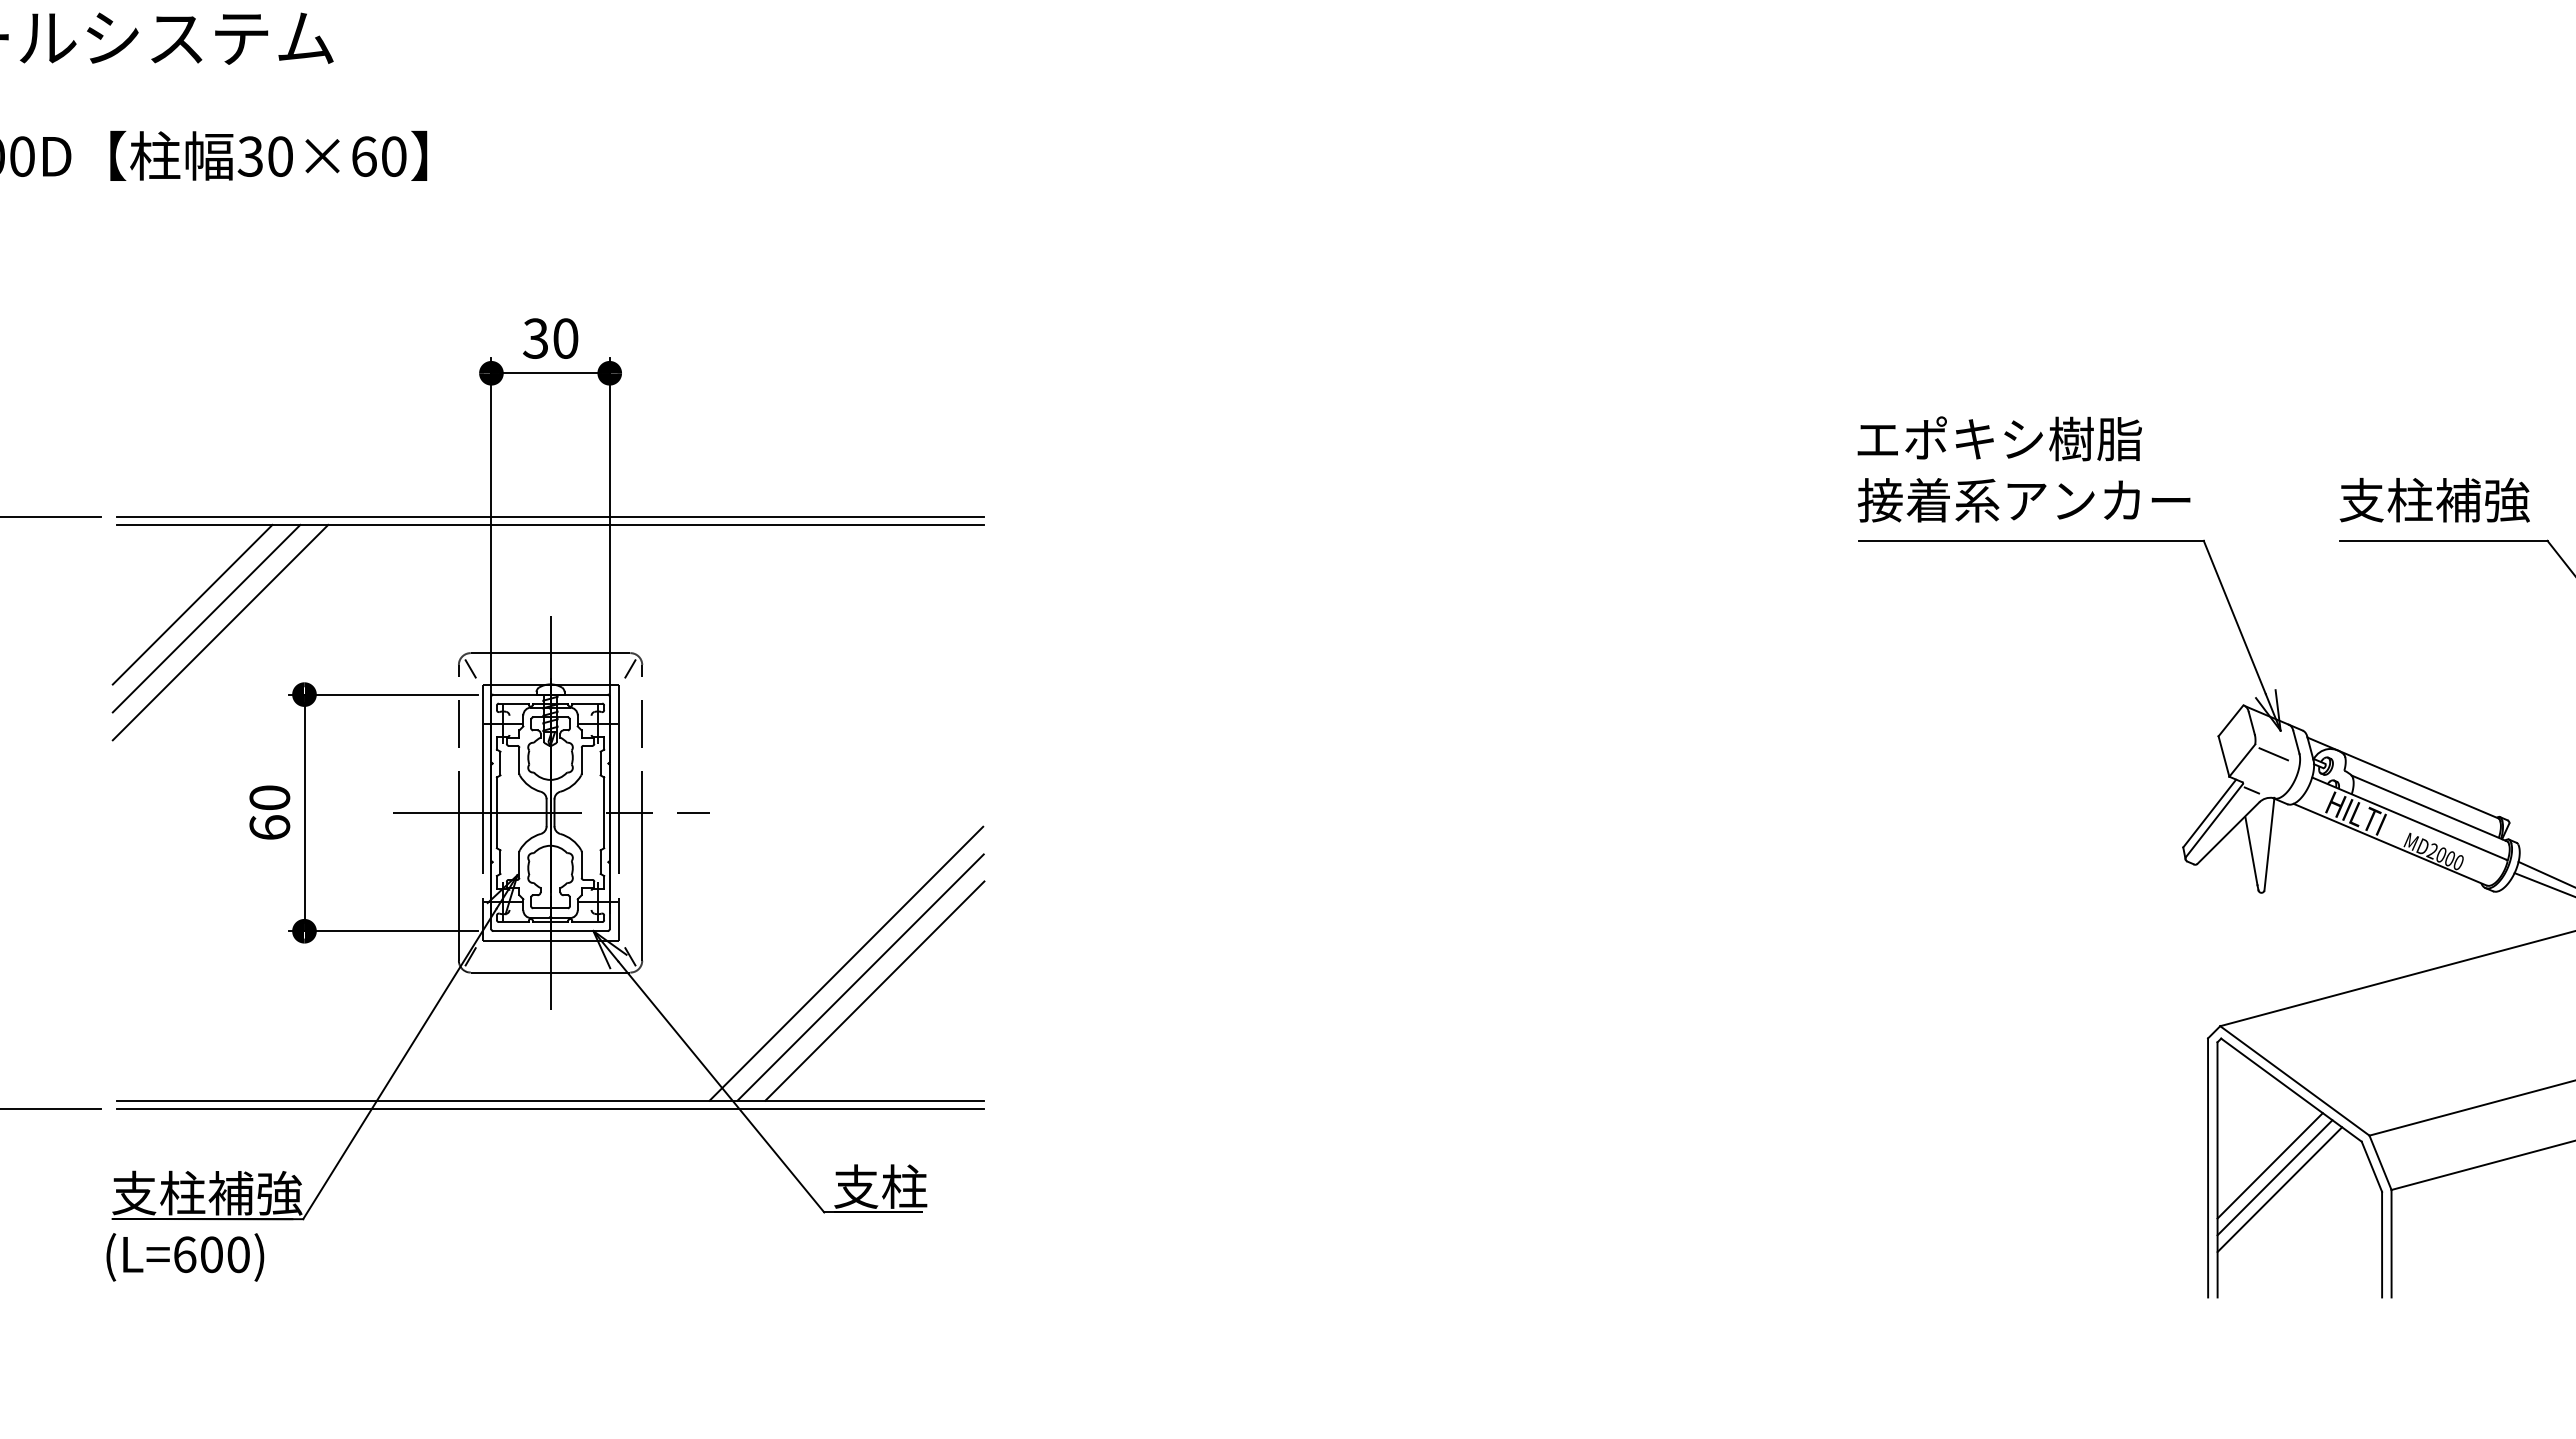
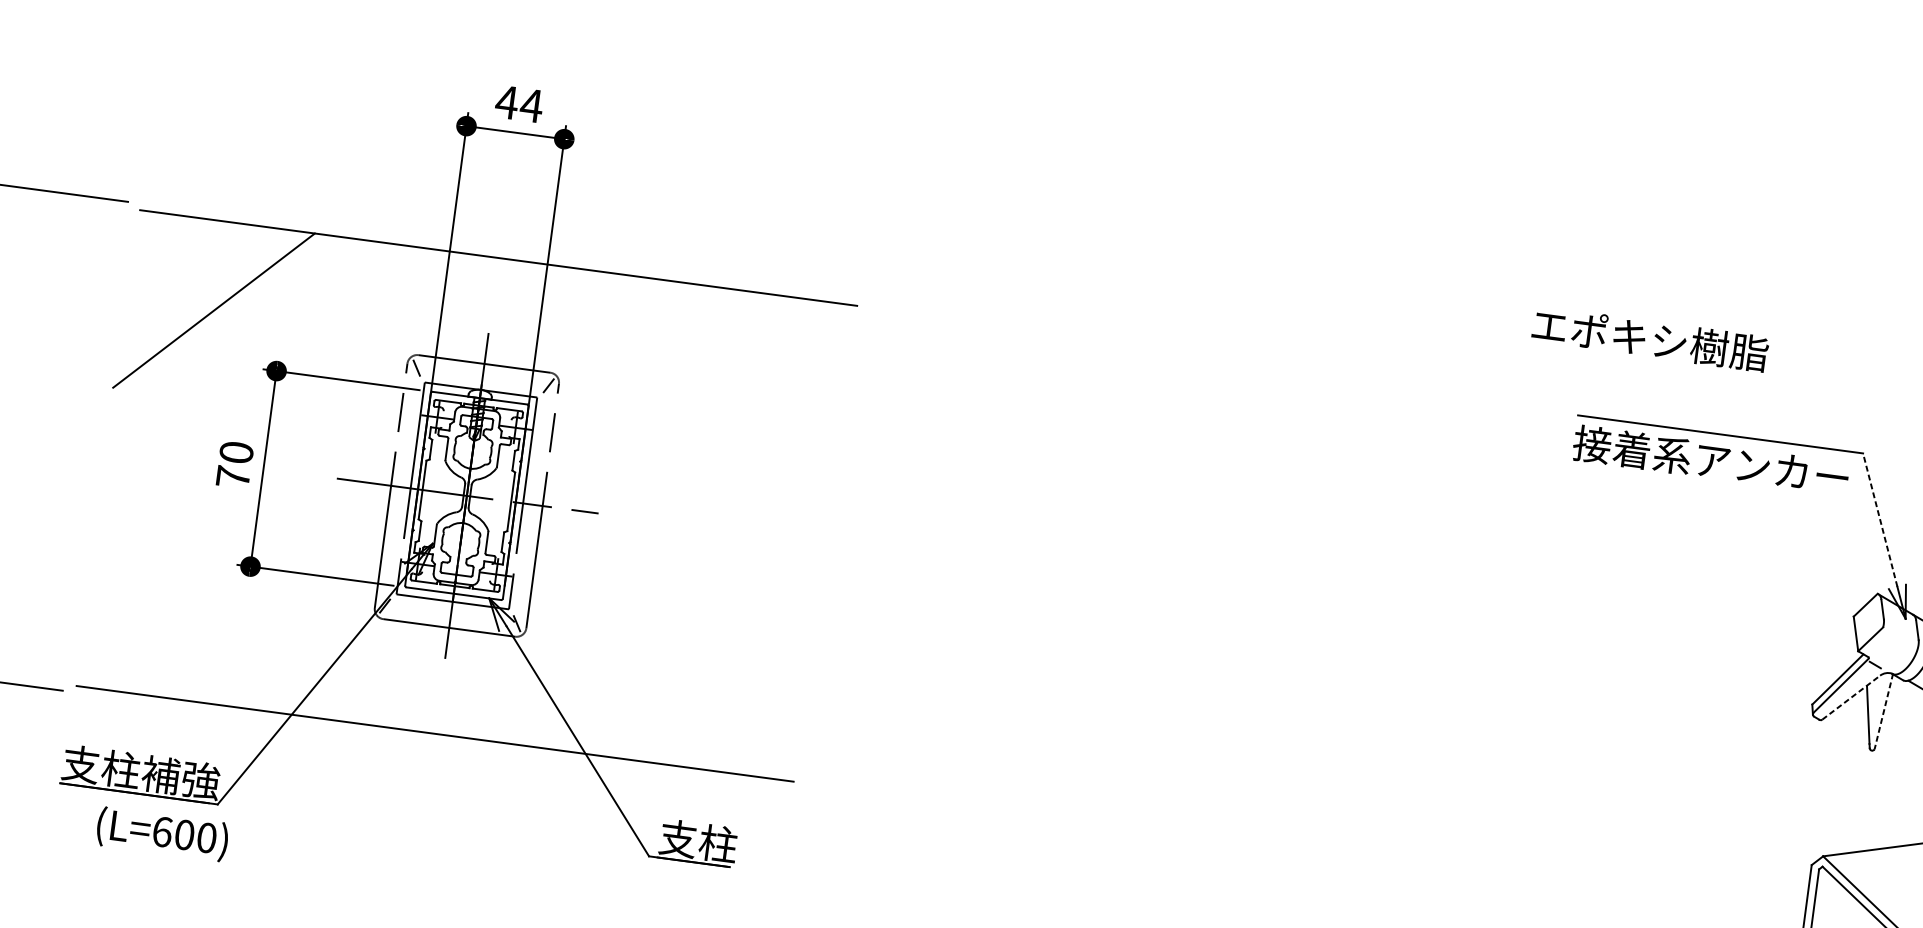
text: (550, 338) -> (519, 103), 30 -> 44
text: (1999, 438) -> (1650, 338), moved
text: (2023, 500) -> (1710, 460), moved
line: (550, 517) -> (499, 251), removed
line: (192, 604) -> (193, 284), removed
line: (2234, 617) -> (1880, 520), solid -> dashed
line: (206, 618) -> (204, 297), removed
line: (2273, 754) -> (1897, 637), removed
text: (269, 827) -> (233, 477), 60 -> 70
line: (2228, 833) -> (1851, 698), solid -> dashed
line: (2269, 844) -> (1883, 711), solid -> dashed
line: (846, 963) -> (694, 653), removed
line: (860, 977) -> (704, 666), removed
line: (874, 990) -> (715, 678), removed
line: (550, 1108) -> (434, 740), removed
text: (185, 1257) -> (162, 834), moved

